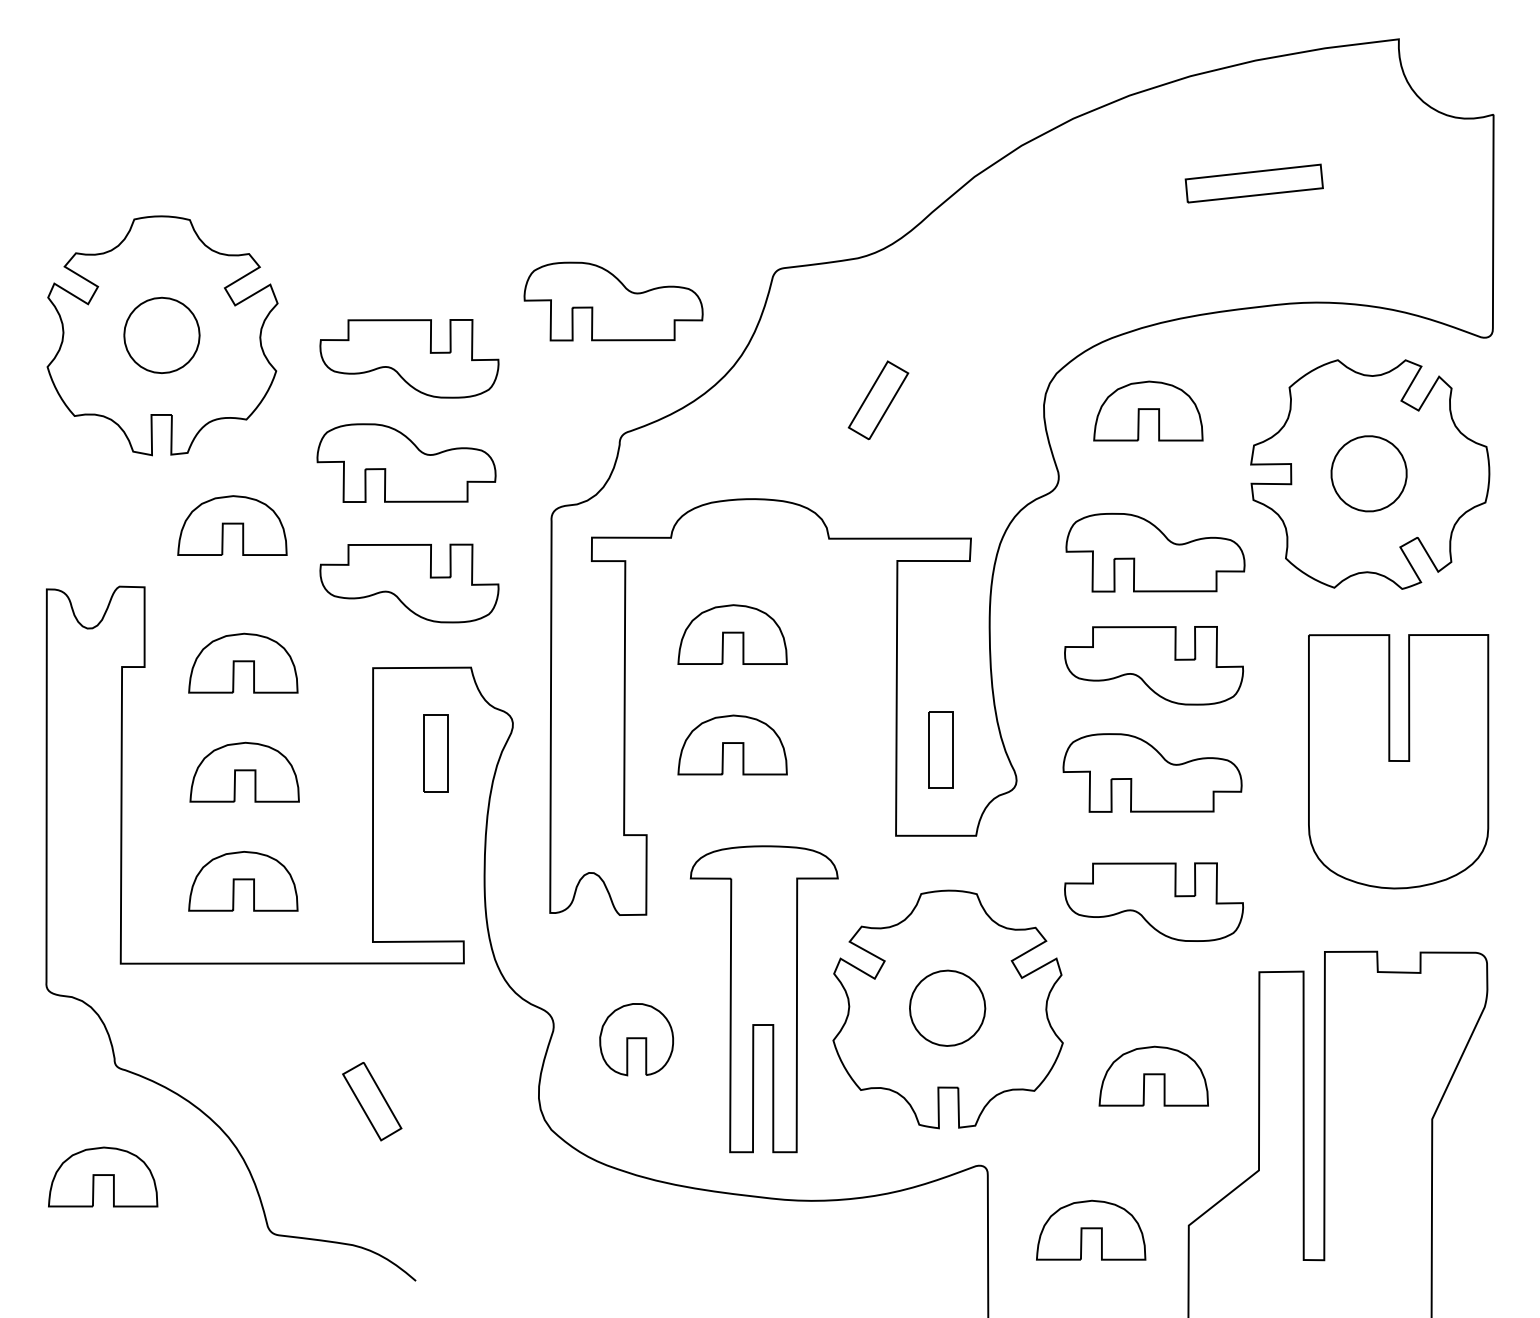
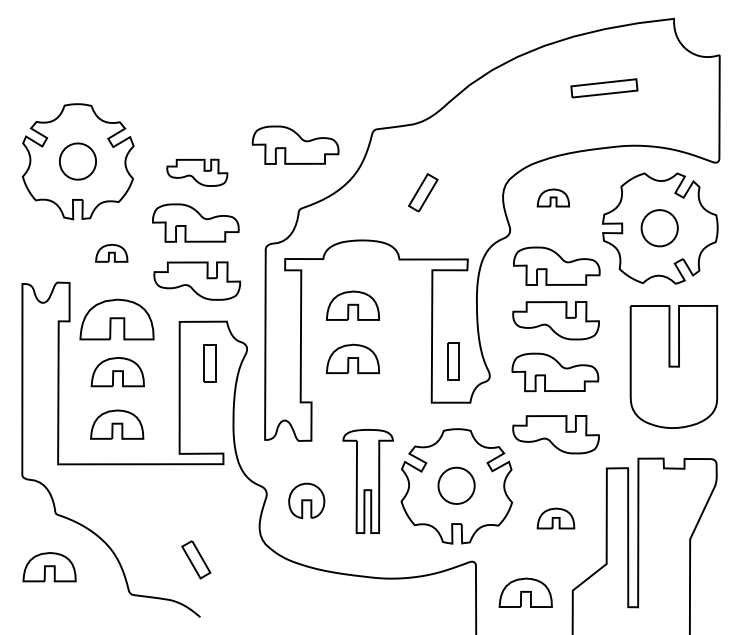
part: (410, 358) -> (197, 172), size x0.7
part: (1148, 410) -> (553, 197), size x0.6
part: (231, 526) -> (111, 253), size x0.6
part: (244, 663) -> (117, 319), size x1.4
part: (762, 999) -> (367, 481), size x0.7
part: (1152, 1076) -> (555, 518), size x0.7
part: (372, 1100) -> (196, 559), moved

